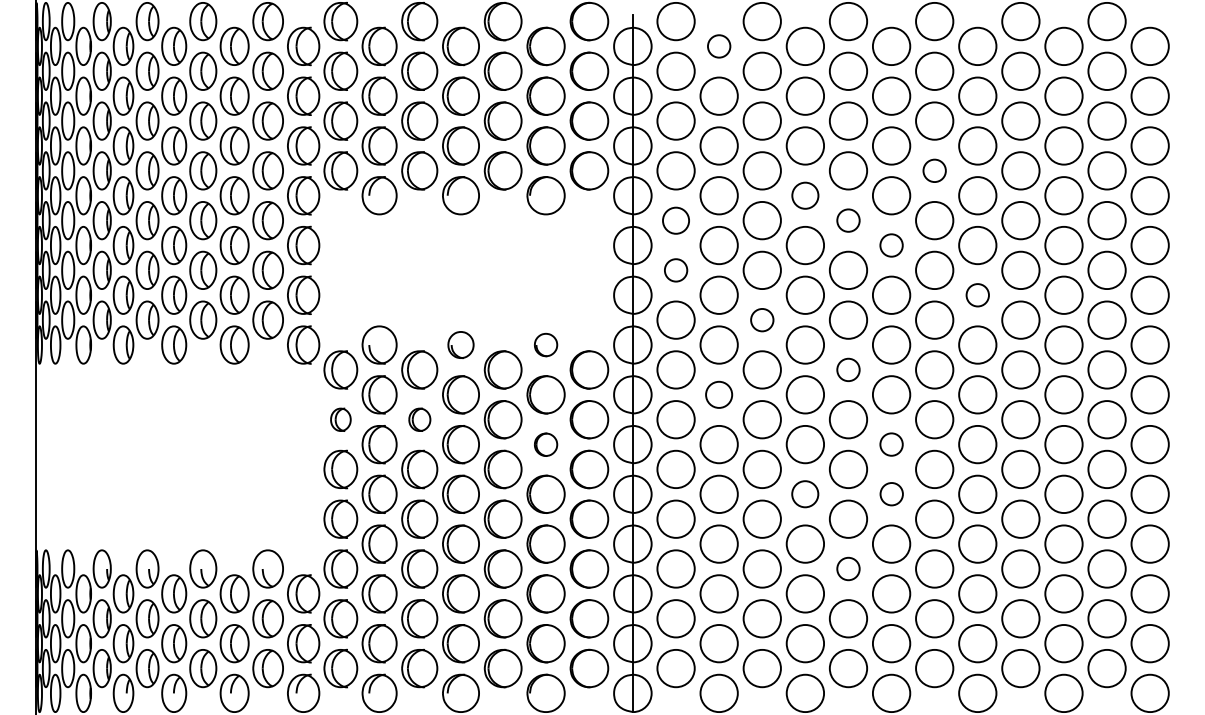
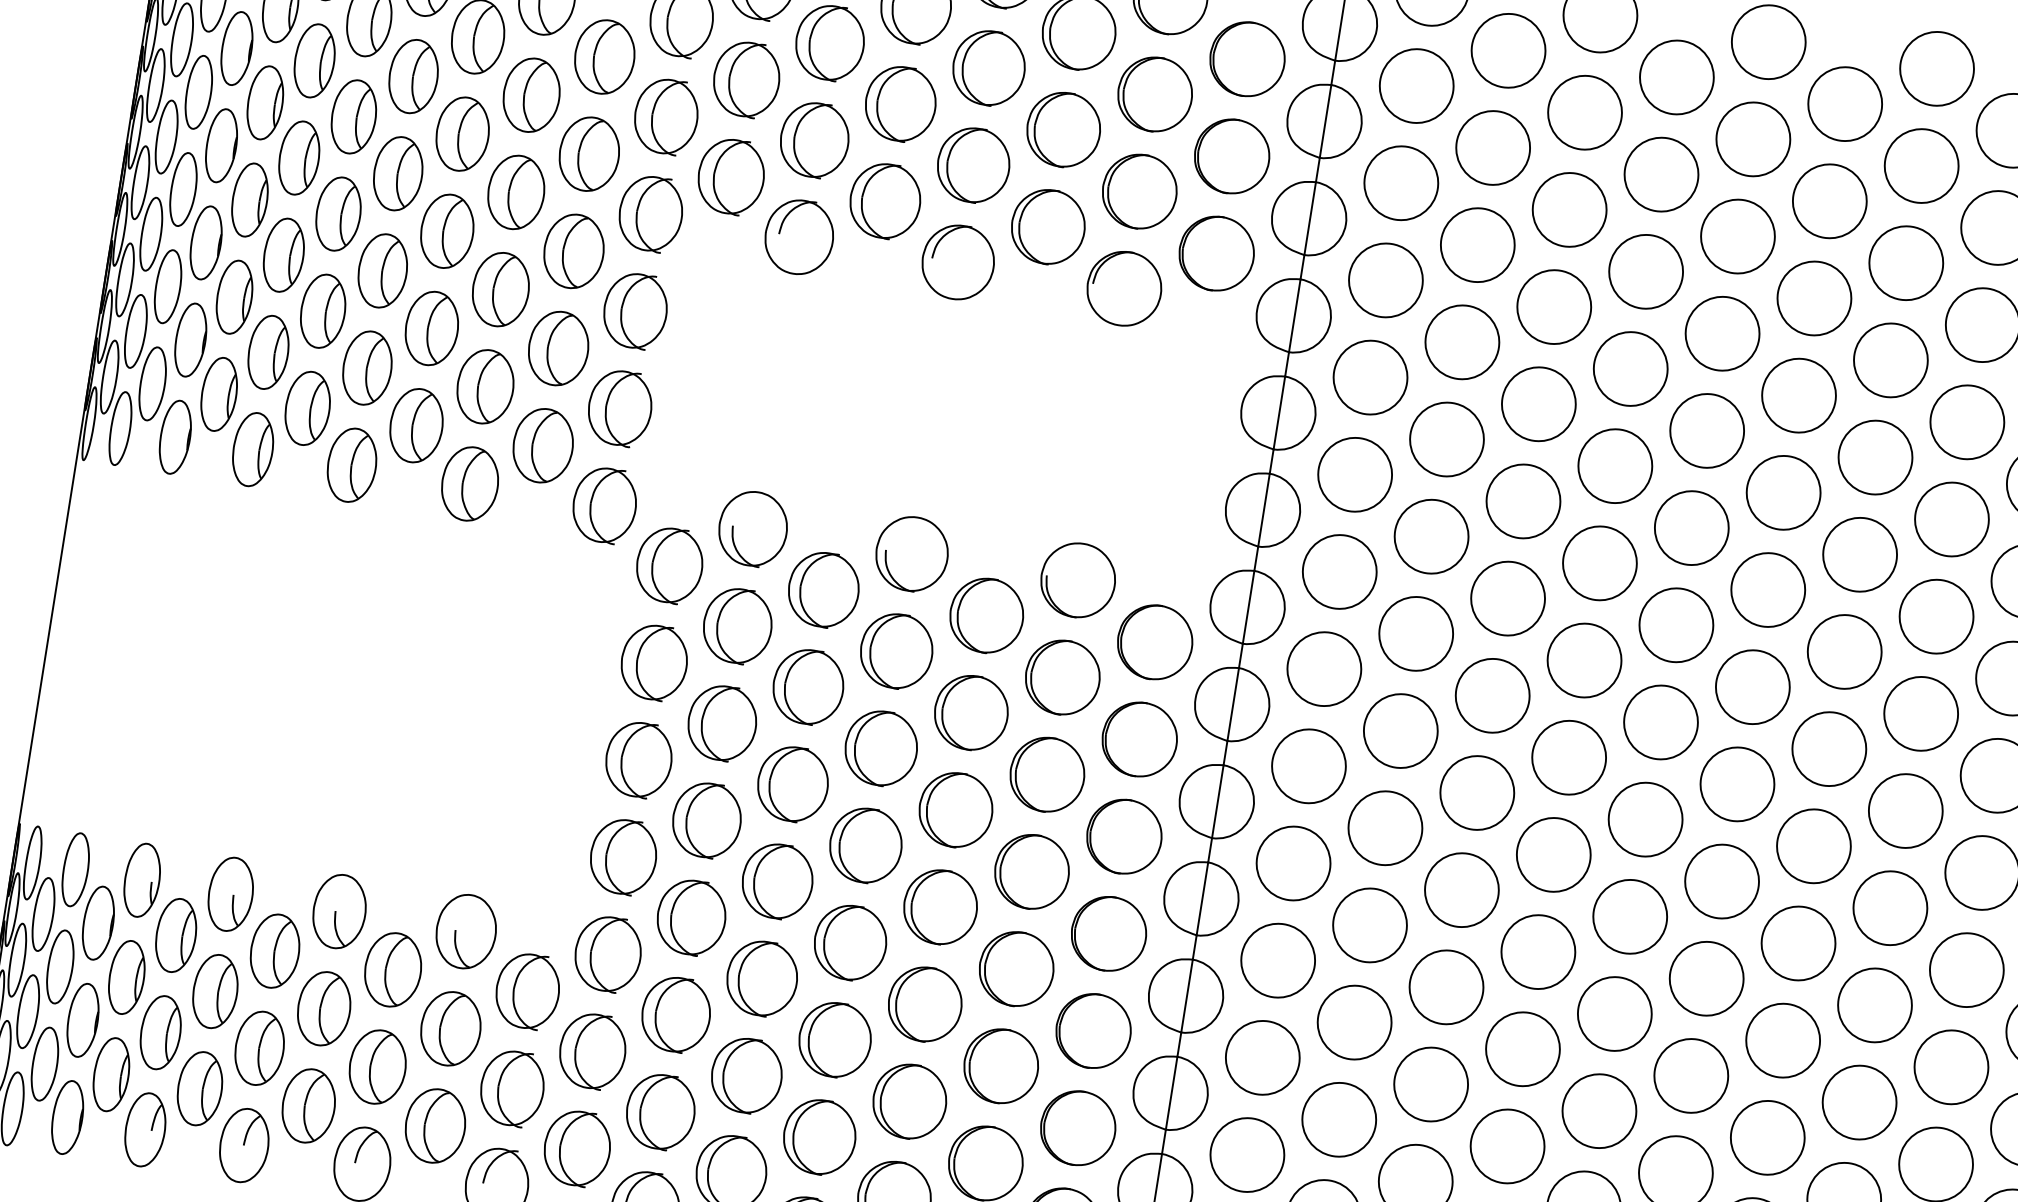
circle: (718, 46) -> (1507, 50), size x1.67
circle: (934, 170) -> (1890, 359), size x1.67
circle: (805, 195) -> (1631, 368), size x1.43
circle: (675, 220) -> (1369, 377), size x1.43
circle: (848, 220) -> (1707, 430), size x1.67
circle: (891, 245) -> (1783, 492), size x1.67
circle: (675, 270) -> (1353, 474), size x1.67
circle: (977, 294) -> (1936, 615), size x1.67
circle: (761, 319) -> (1506, 597), size x1.67
part: (460, 344) -> (911, 552), size x1.43
part: (545, 344) -> (1077, 579), size x1.67
circle: (848, 369) -> (1661, 721), size x1.67
circle: (718, 394) -> (1399, 730), size x1.43
part: (340, 419) -> (653, 662), size x1.67
part: (419, 419) -> (808, 686), size x1.67
part: (545, 444) -> (1046, 774), size x1.67
circle: (891, 444) -> (1721, 881), size x1.67
circle: (804, 493) -> (1536, 950), size x1.43
circle: (891, 493) -> (1706, 977), size x1.67
circle: (848, 568) -> (1599, 1110), size x1.67

